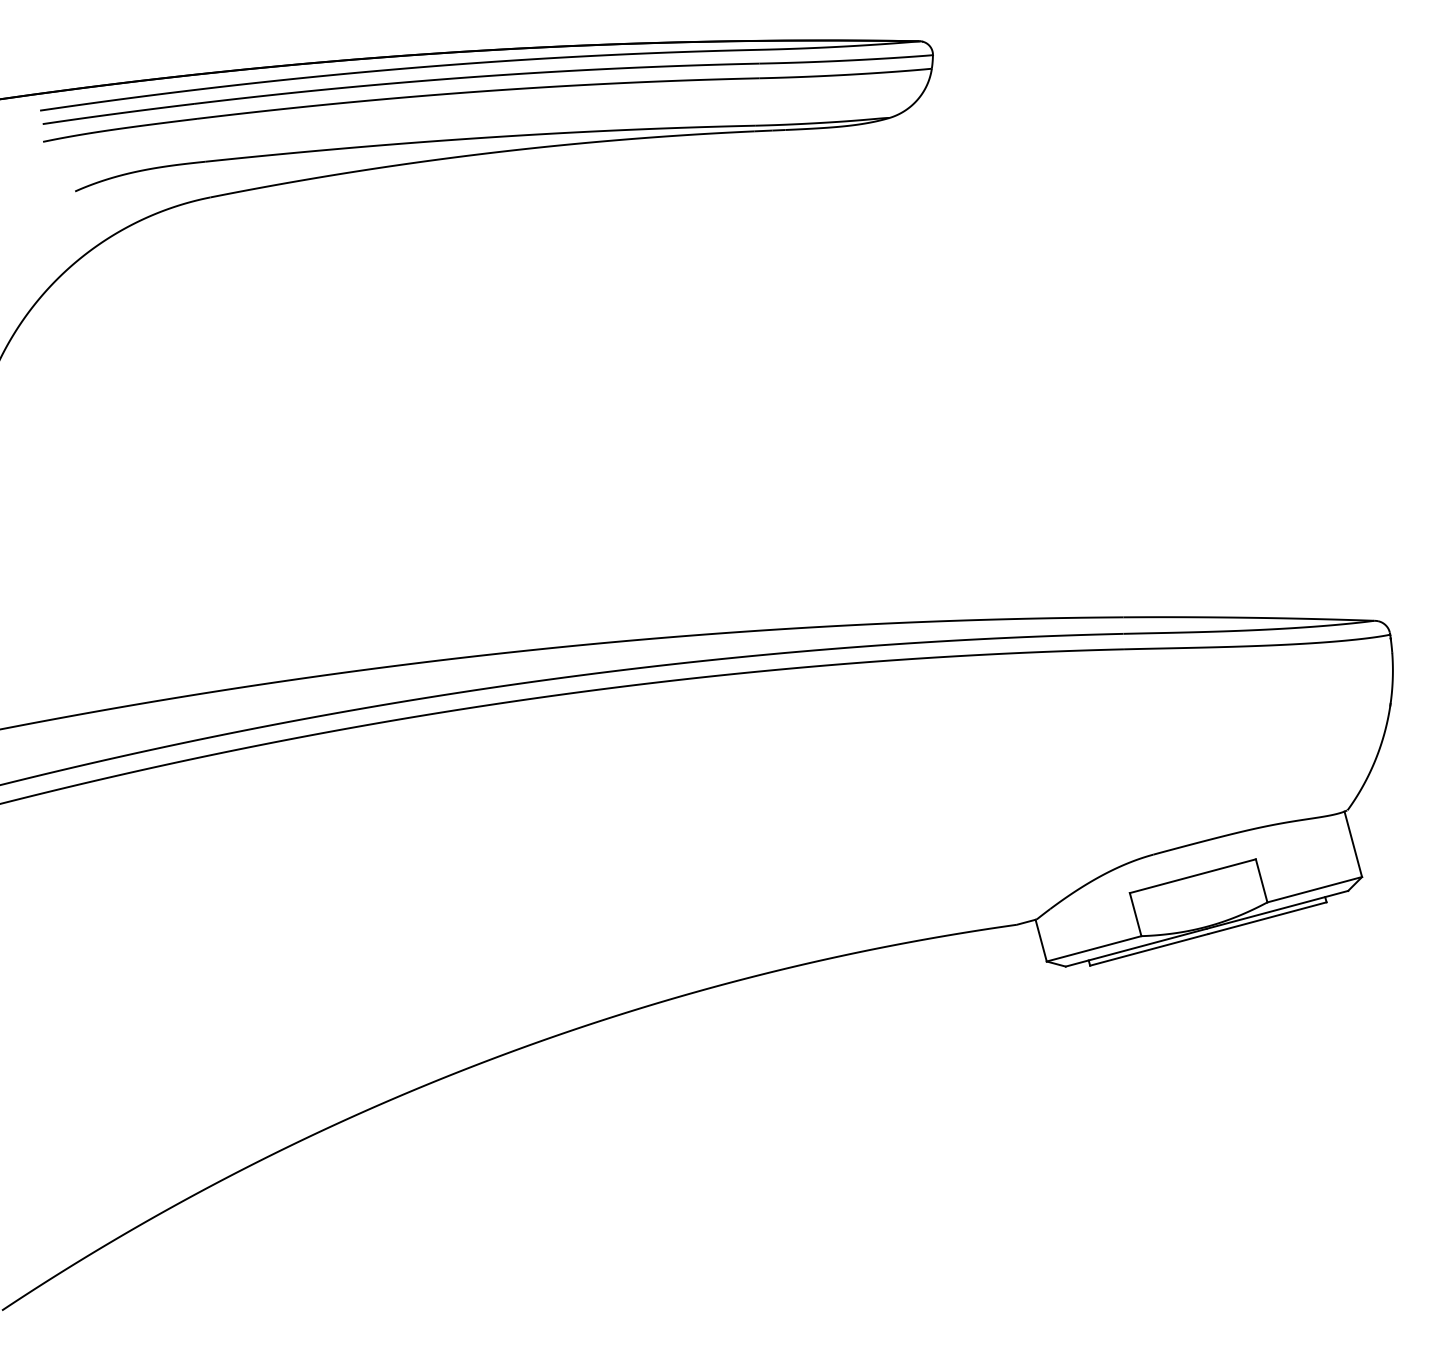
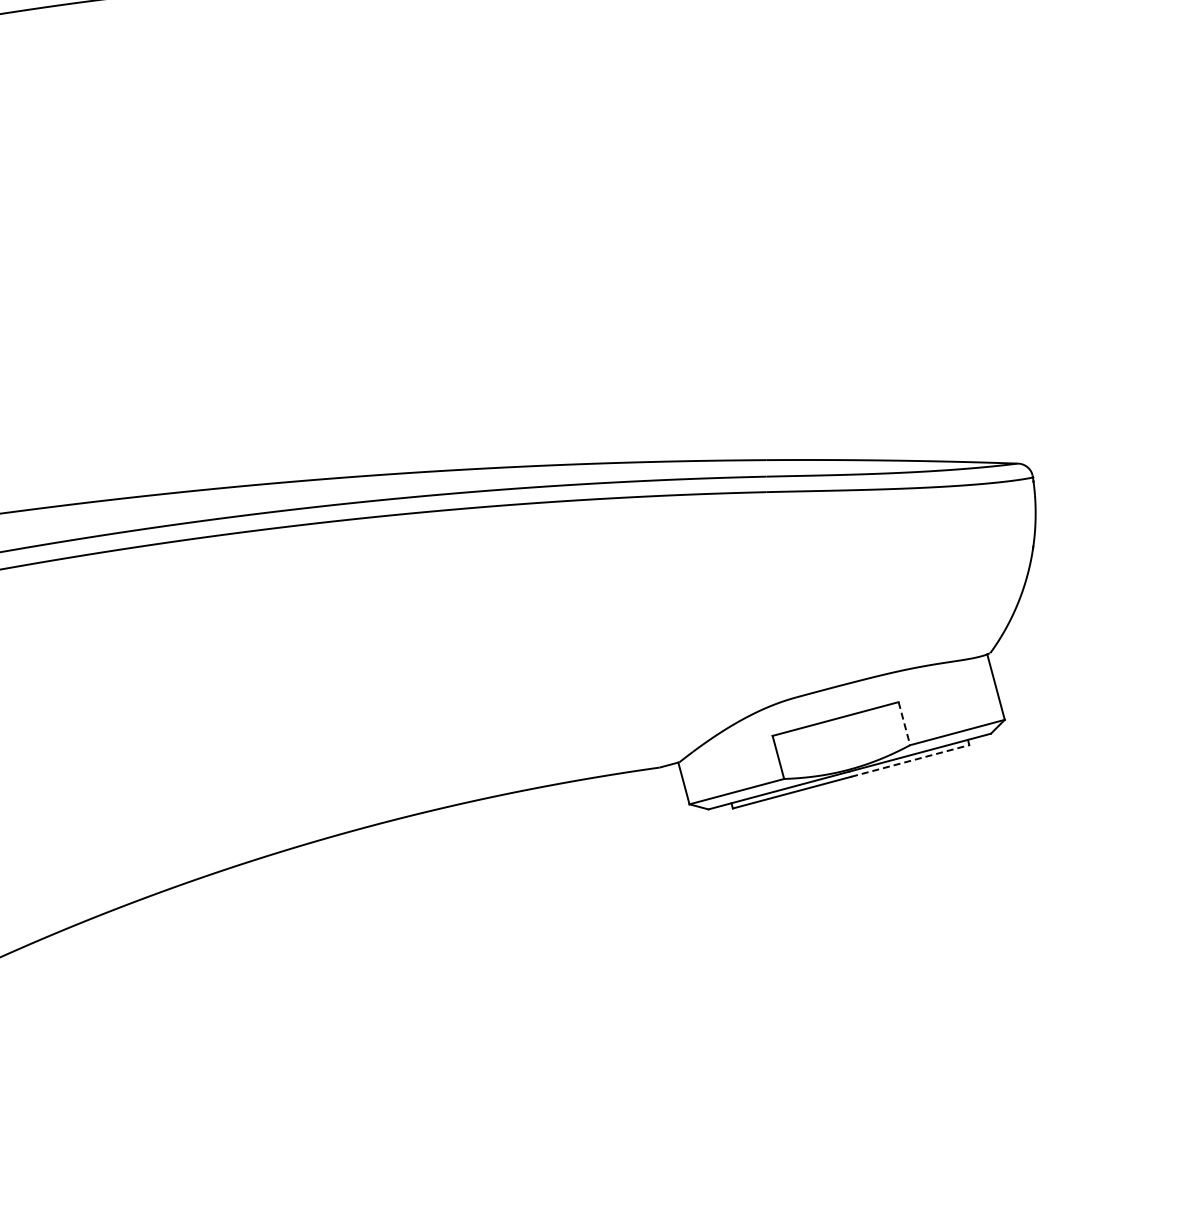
line: (1261, 881) -> (904, 724), solid -> dashed
line: (1267, 918) -> (910, 761), solid -> dashed

